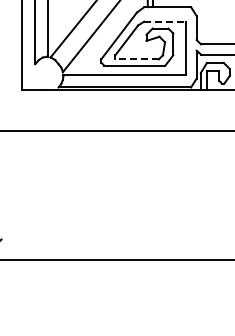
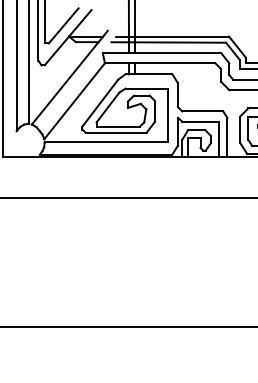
line: (166, 21) -> (147, 88), dashed -> solid
line: (137, 59) -> (118, 126), dashed -> solid

